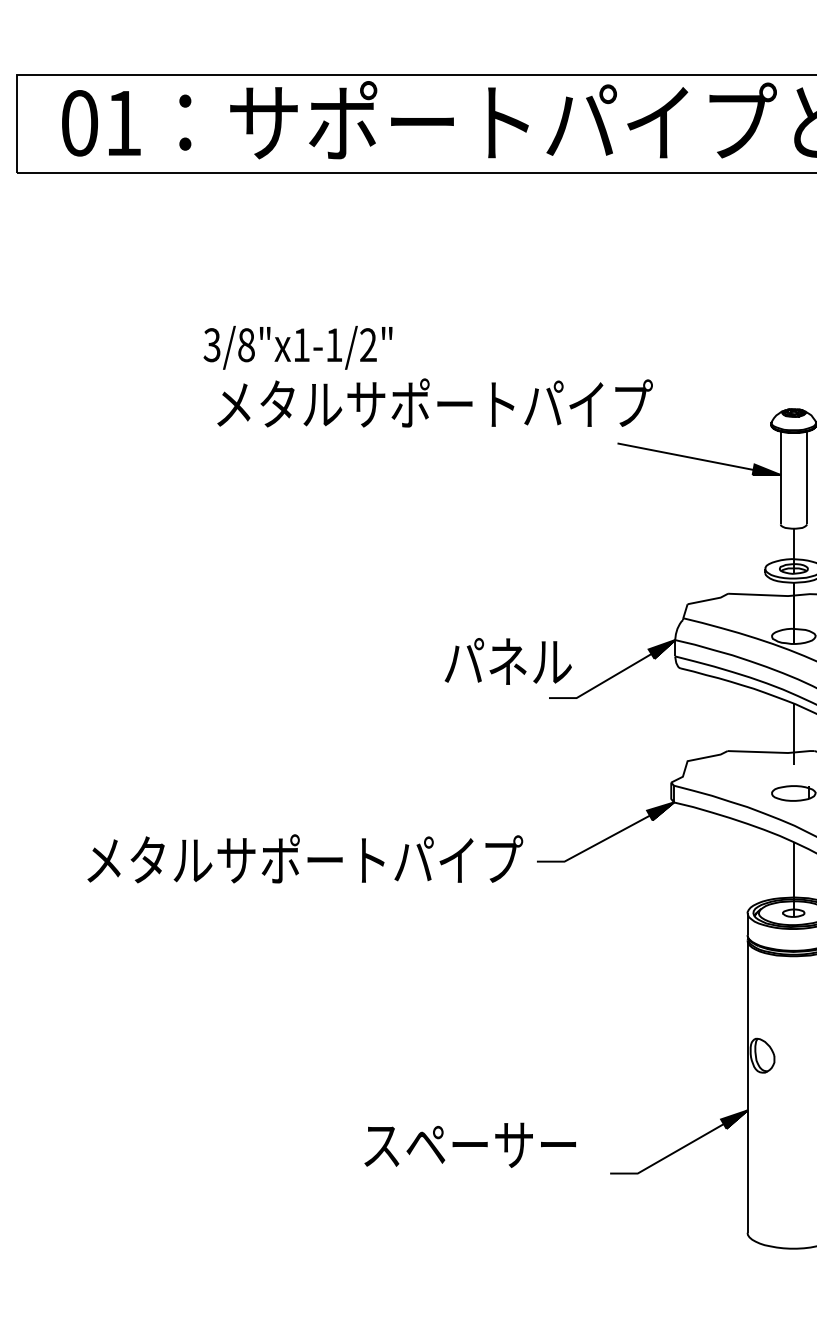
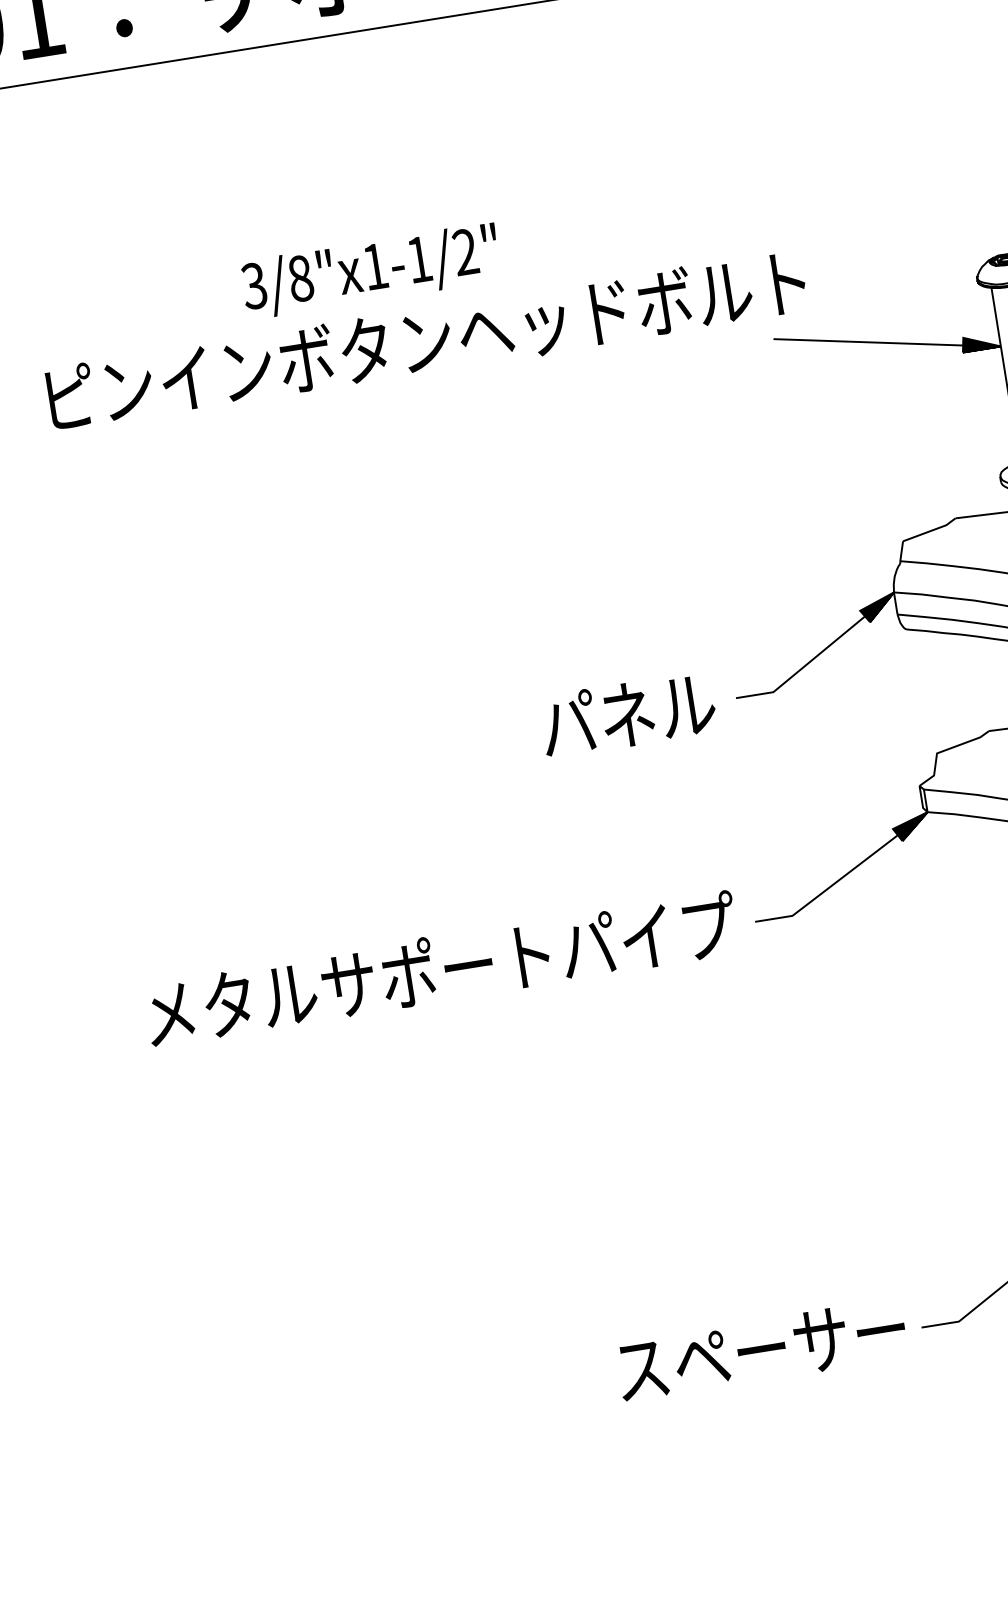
text: (297, 347) -> (370, 270), moved
text: (369, 403) -> (429, 338), メタルサポートパイプ -> ピンインボタンヘッドボルト
text: (507, 661) -> (627, 714), moved
text: (469, 1144) -> (760, 1349), moved

